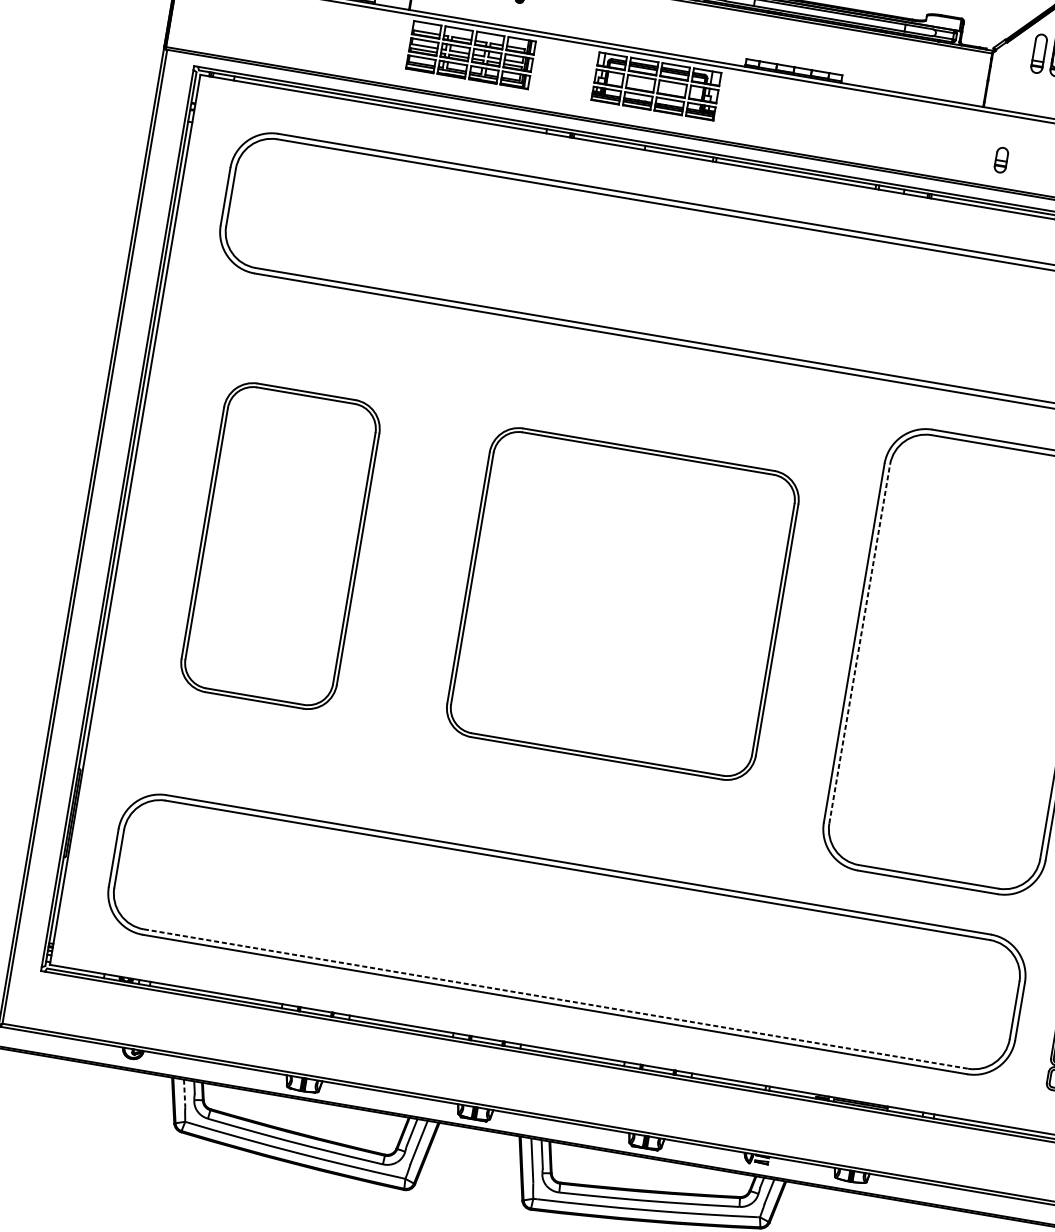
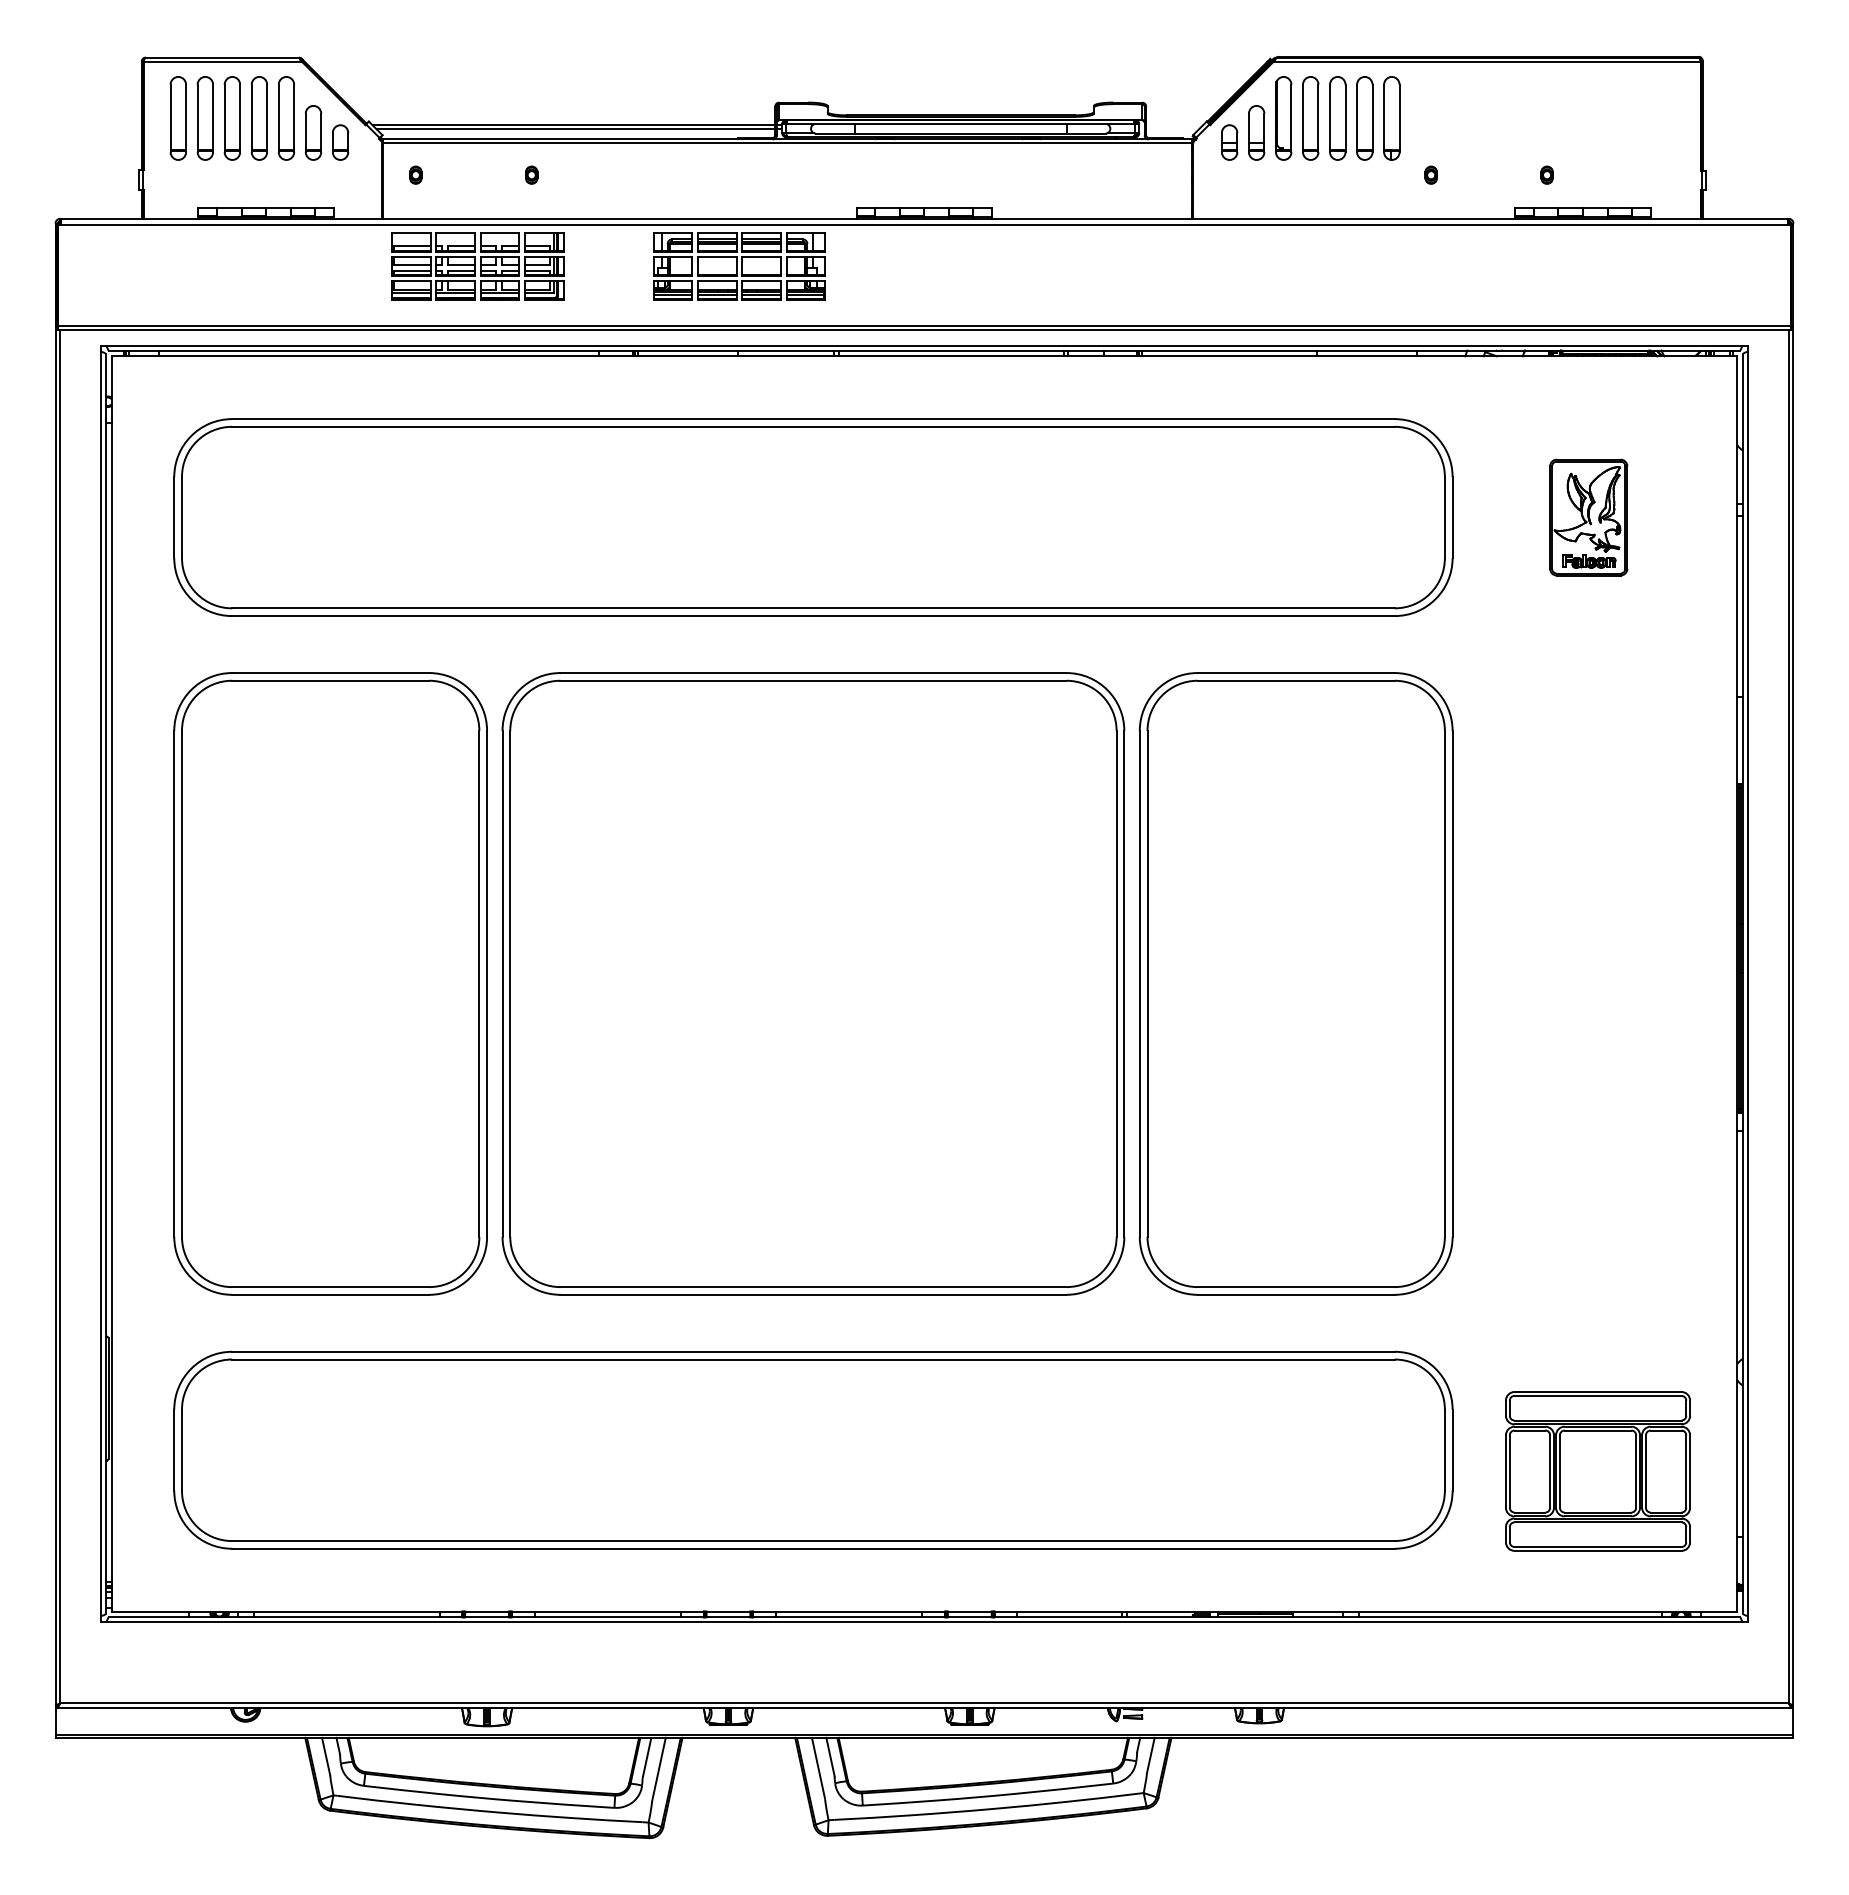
part: (1001, 160) -> (1229, 142), moved
part: (280, 545) -> (330, 983), size x1.43
part: (622, 603) -> (813, 983), size x1.43
line: (859, 643) -> (1147, 983), dashed -> solid
line: (556, 999) -> (813, 1541), dashed -> solid
line: (184, 1094) -> (326, 1757), dashed -> solid

